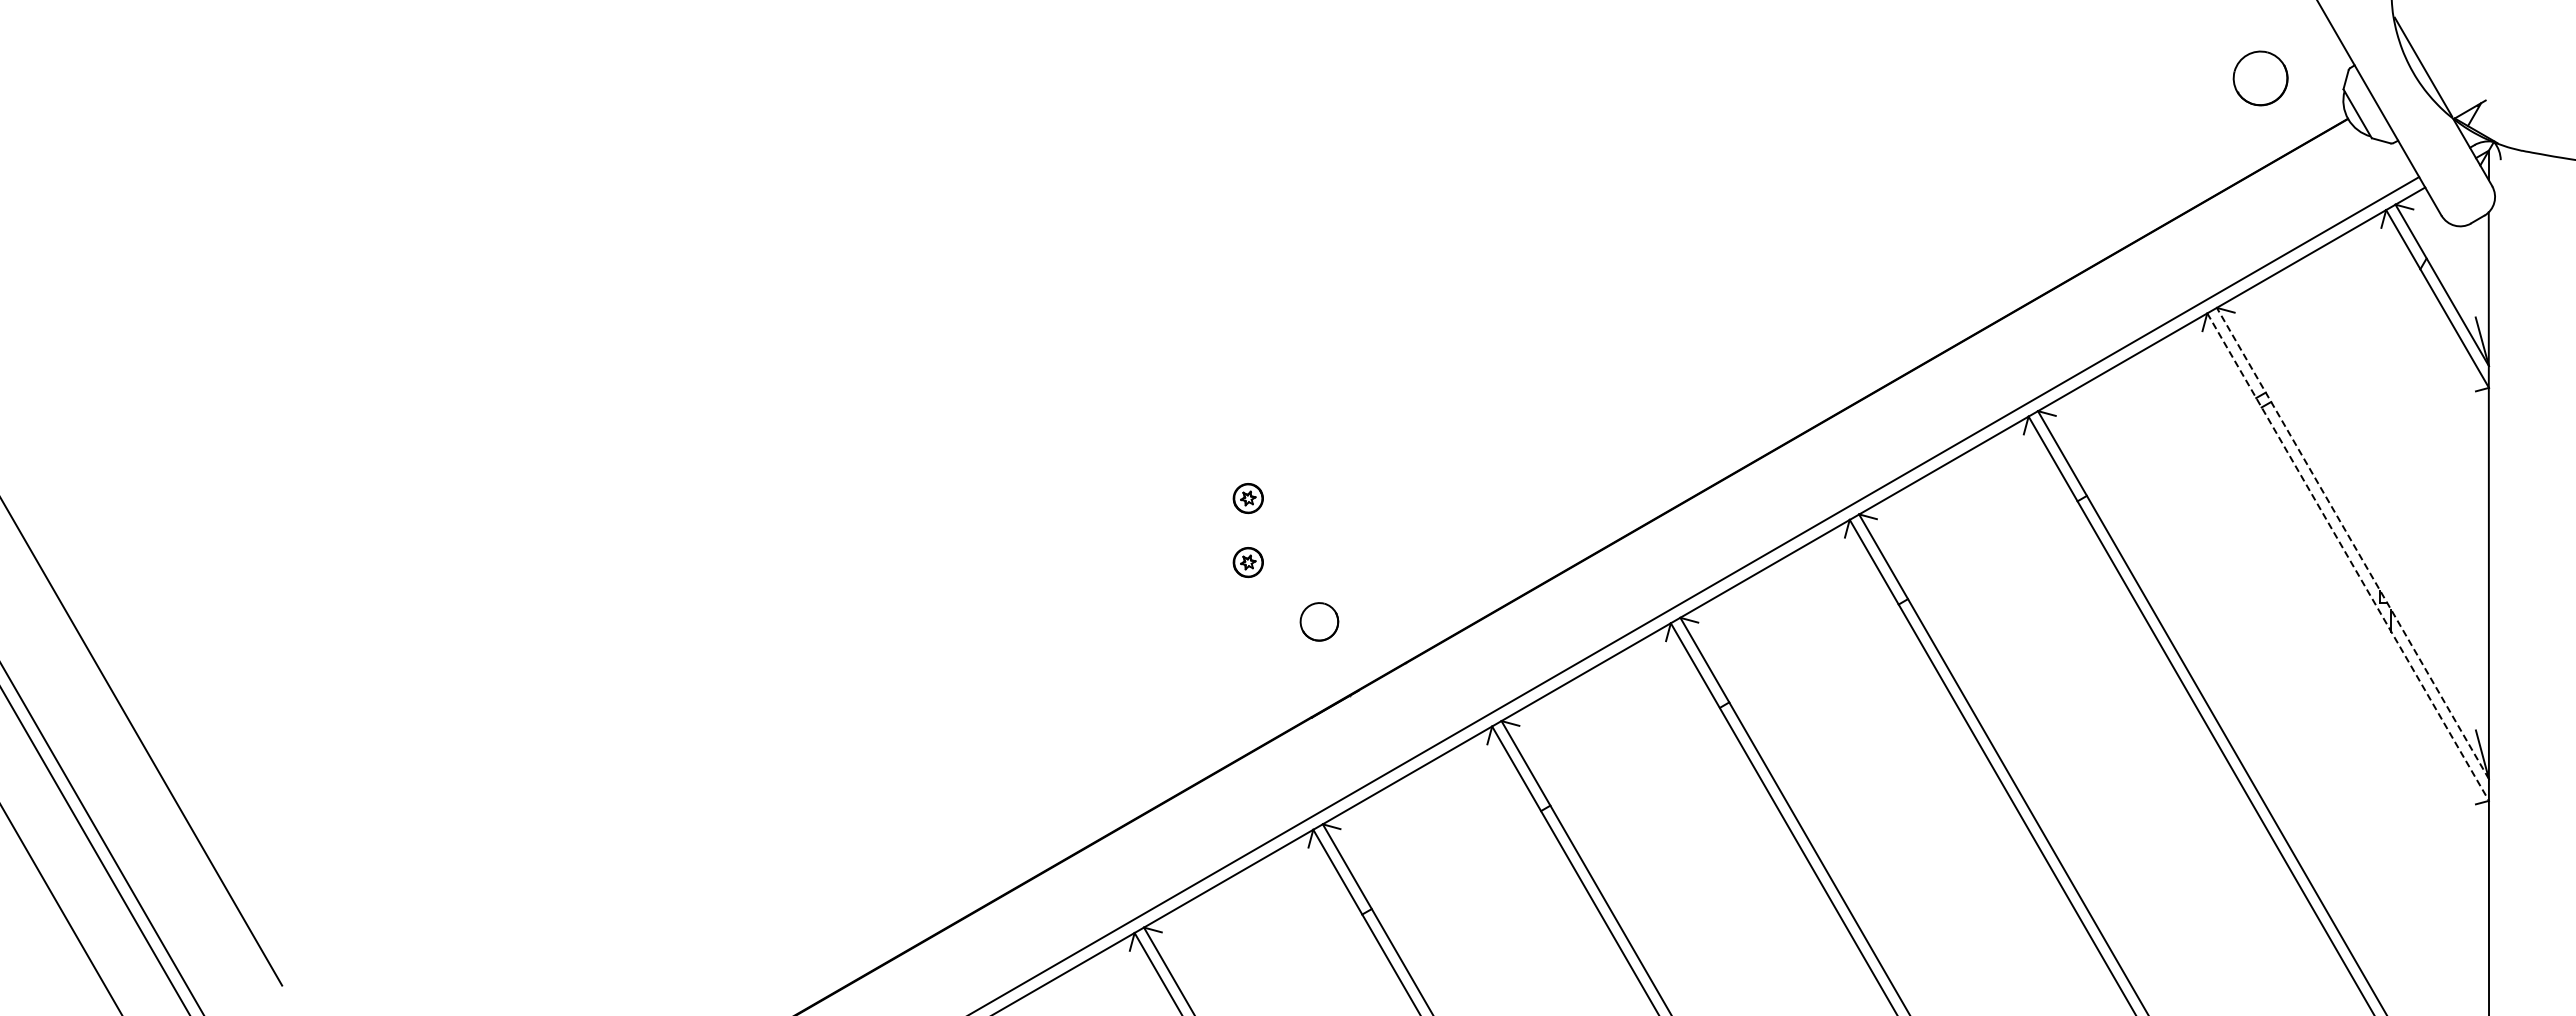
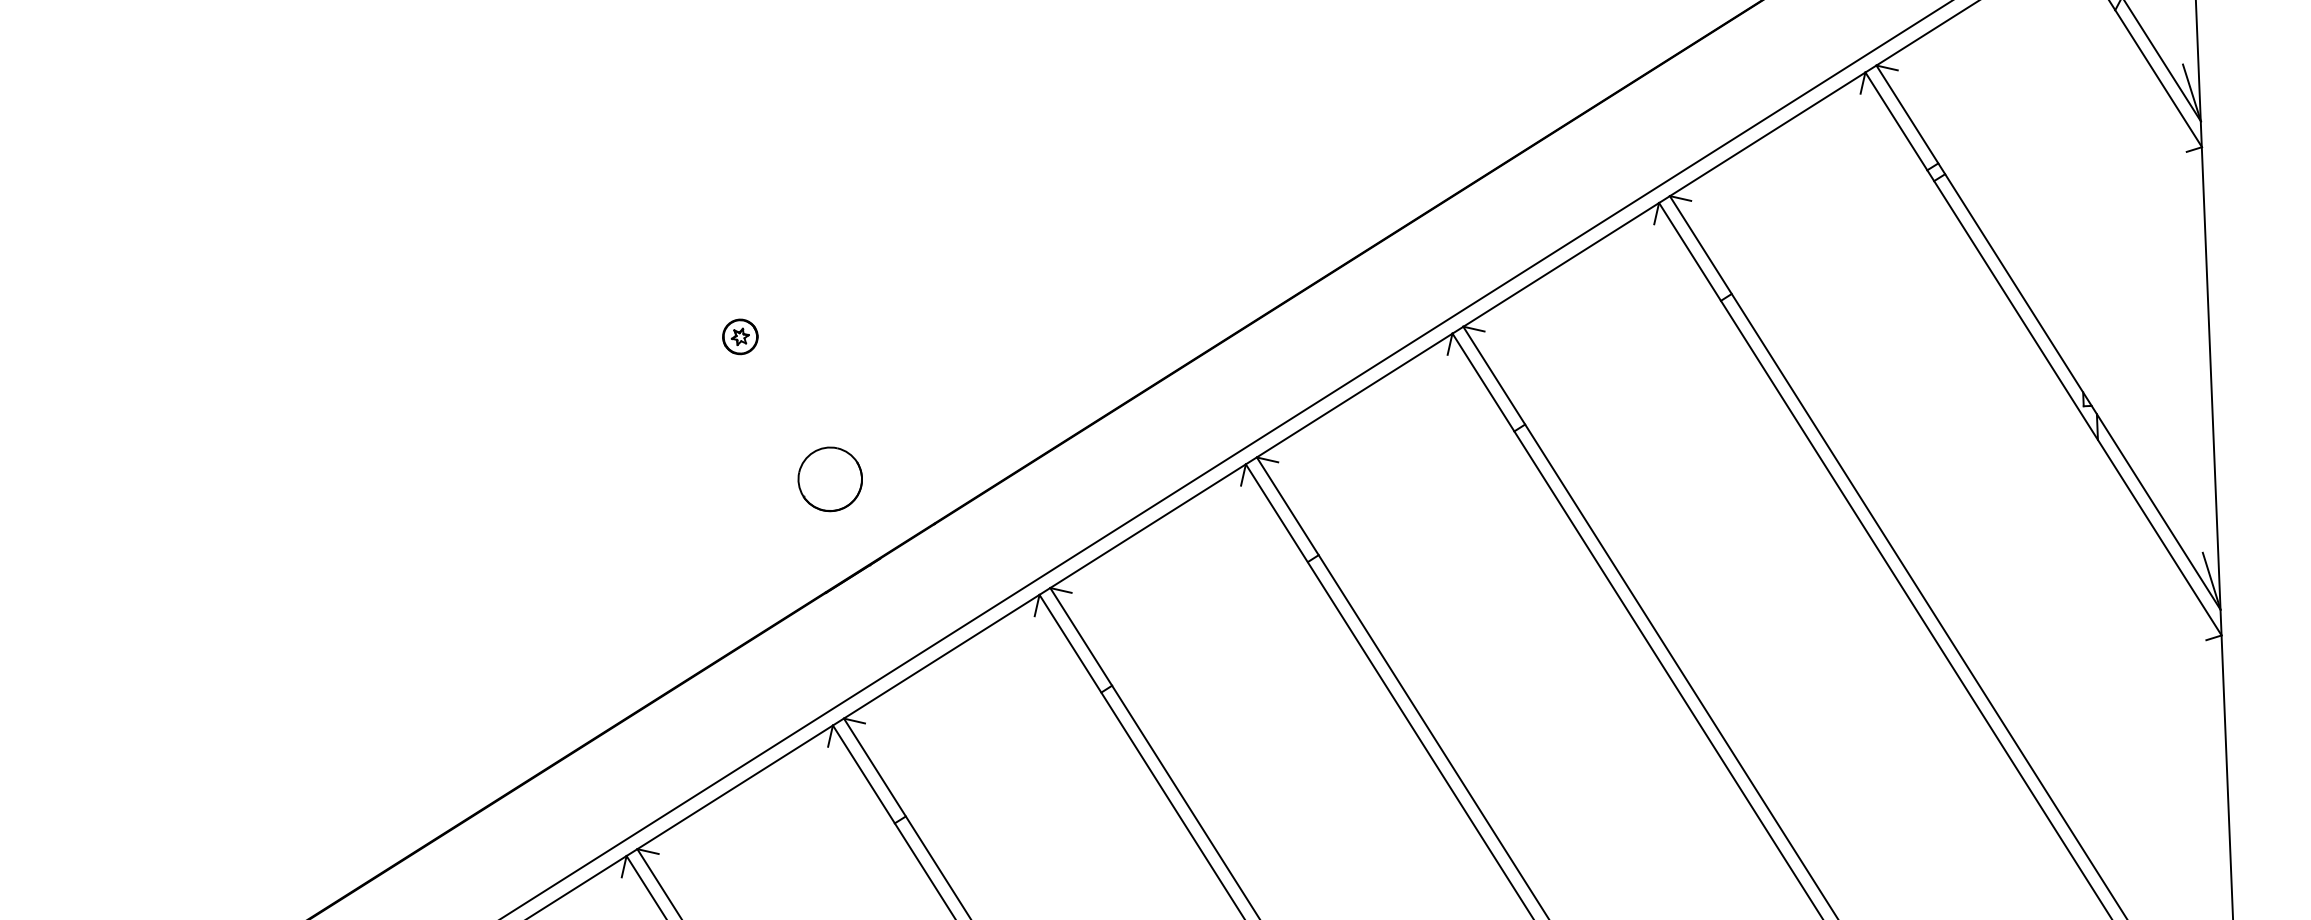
line: (2352, 543) -> (2048, 337), dashed -> solid
line: (2348, 557) -> (2043, 354), dashed -> solid
part: (1247, 562) -> (742, 412), removed
part: (1319, 621) -> (830, 478), size x1.43

